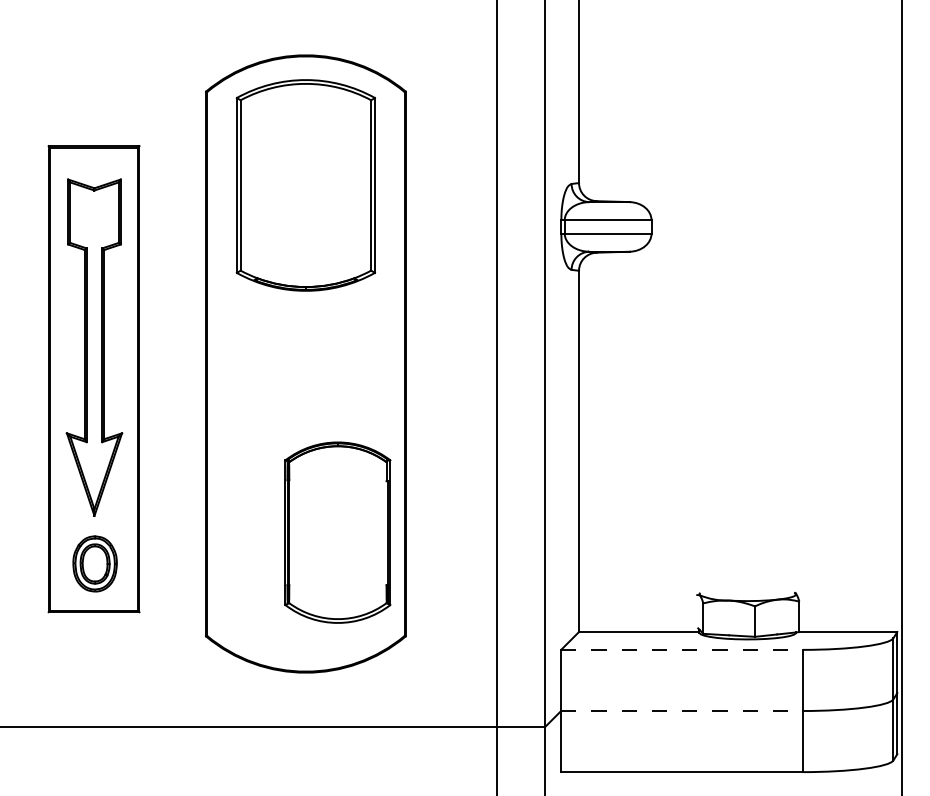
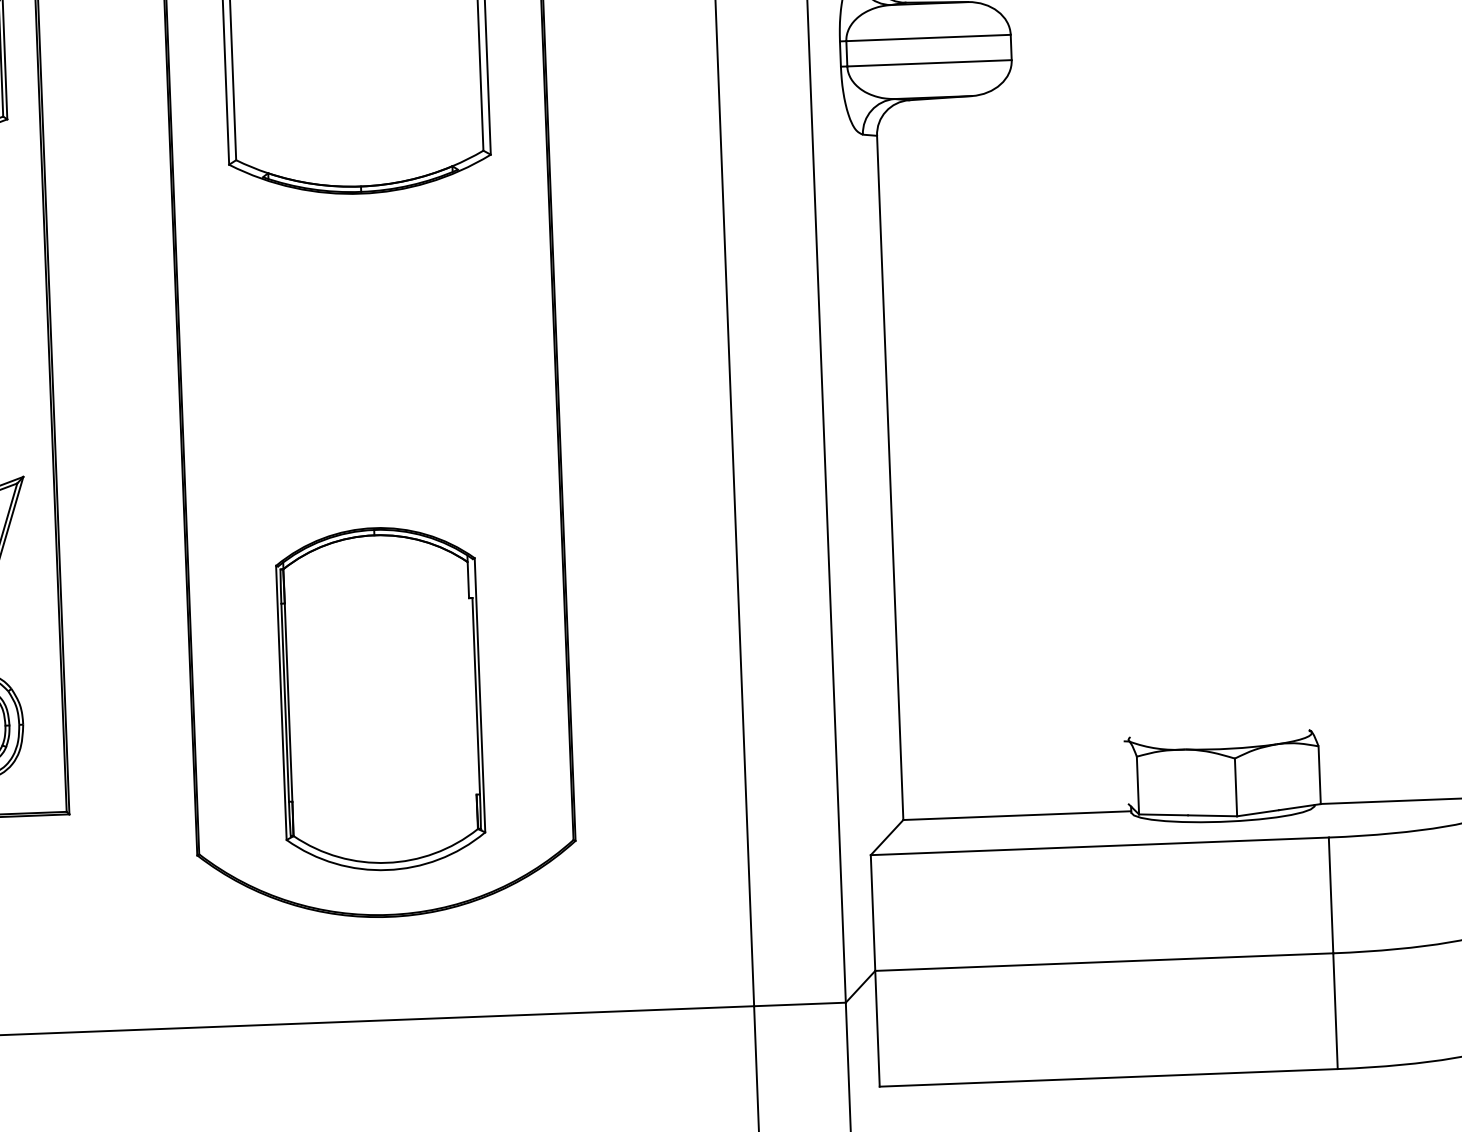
part: (337, 532) -> (379, 698), moved
line: (682, 649) -> (1100, 845), dashed -> solid
line: (682, 711) -> (1105, 963), dashed -> solid

